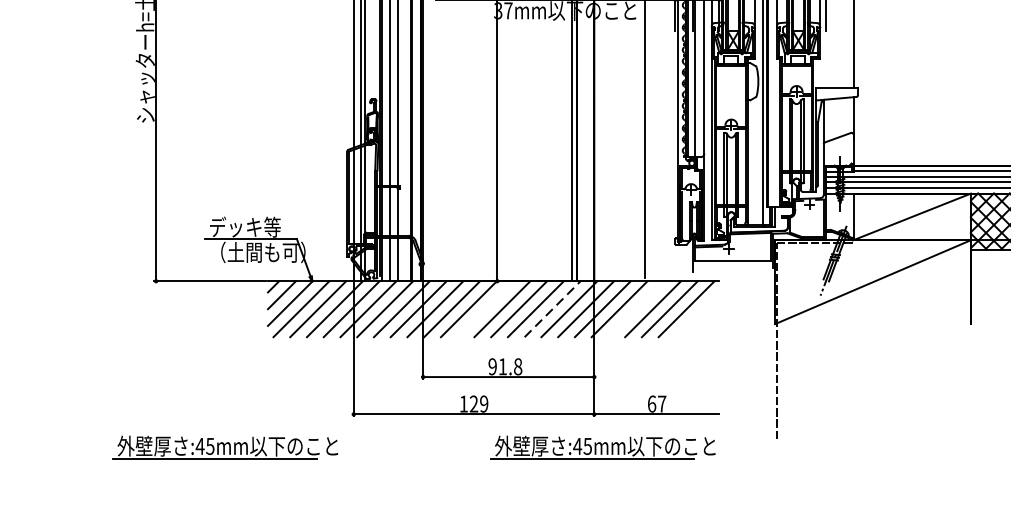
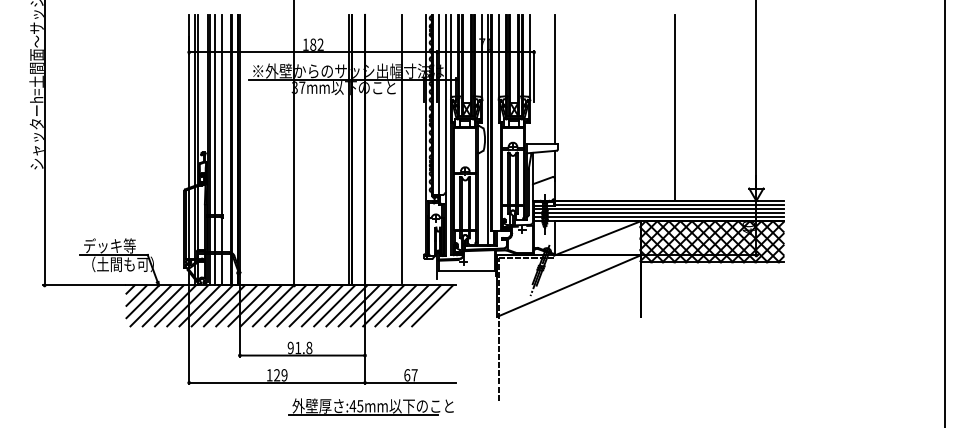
line: (485, 308) -> (285, 305), added
line: (552, 308) -> (334, 305), dashed -> solid
line: (635, 308) -> (395, 305), added
part: (224, 446) -> (94, 406), removed

